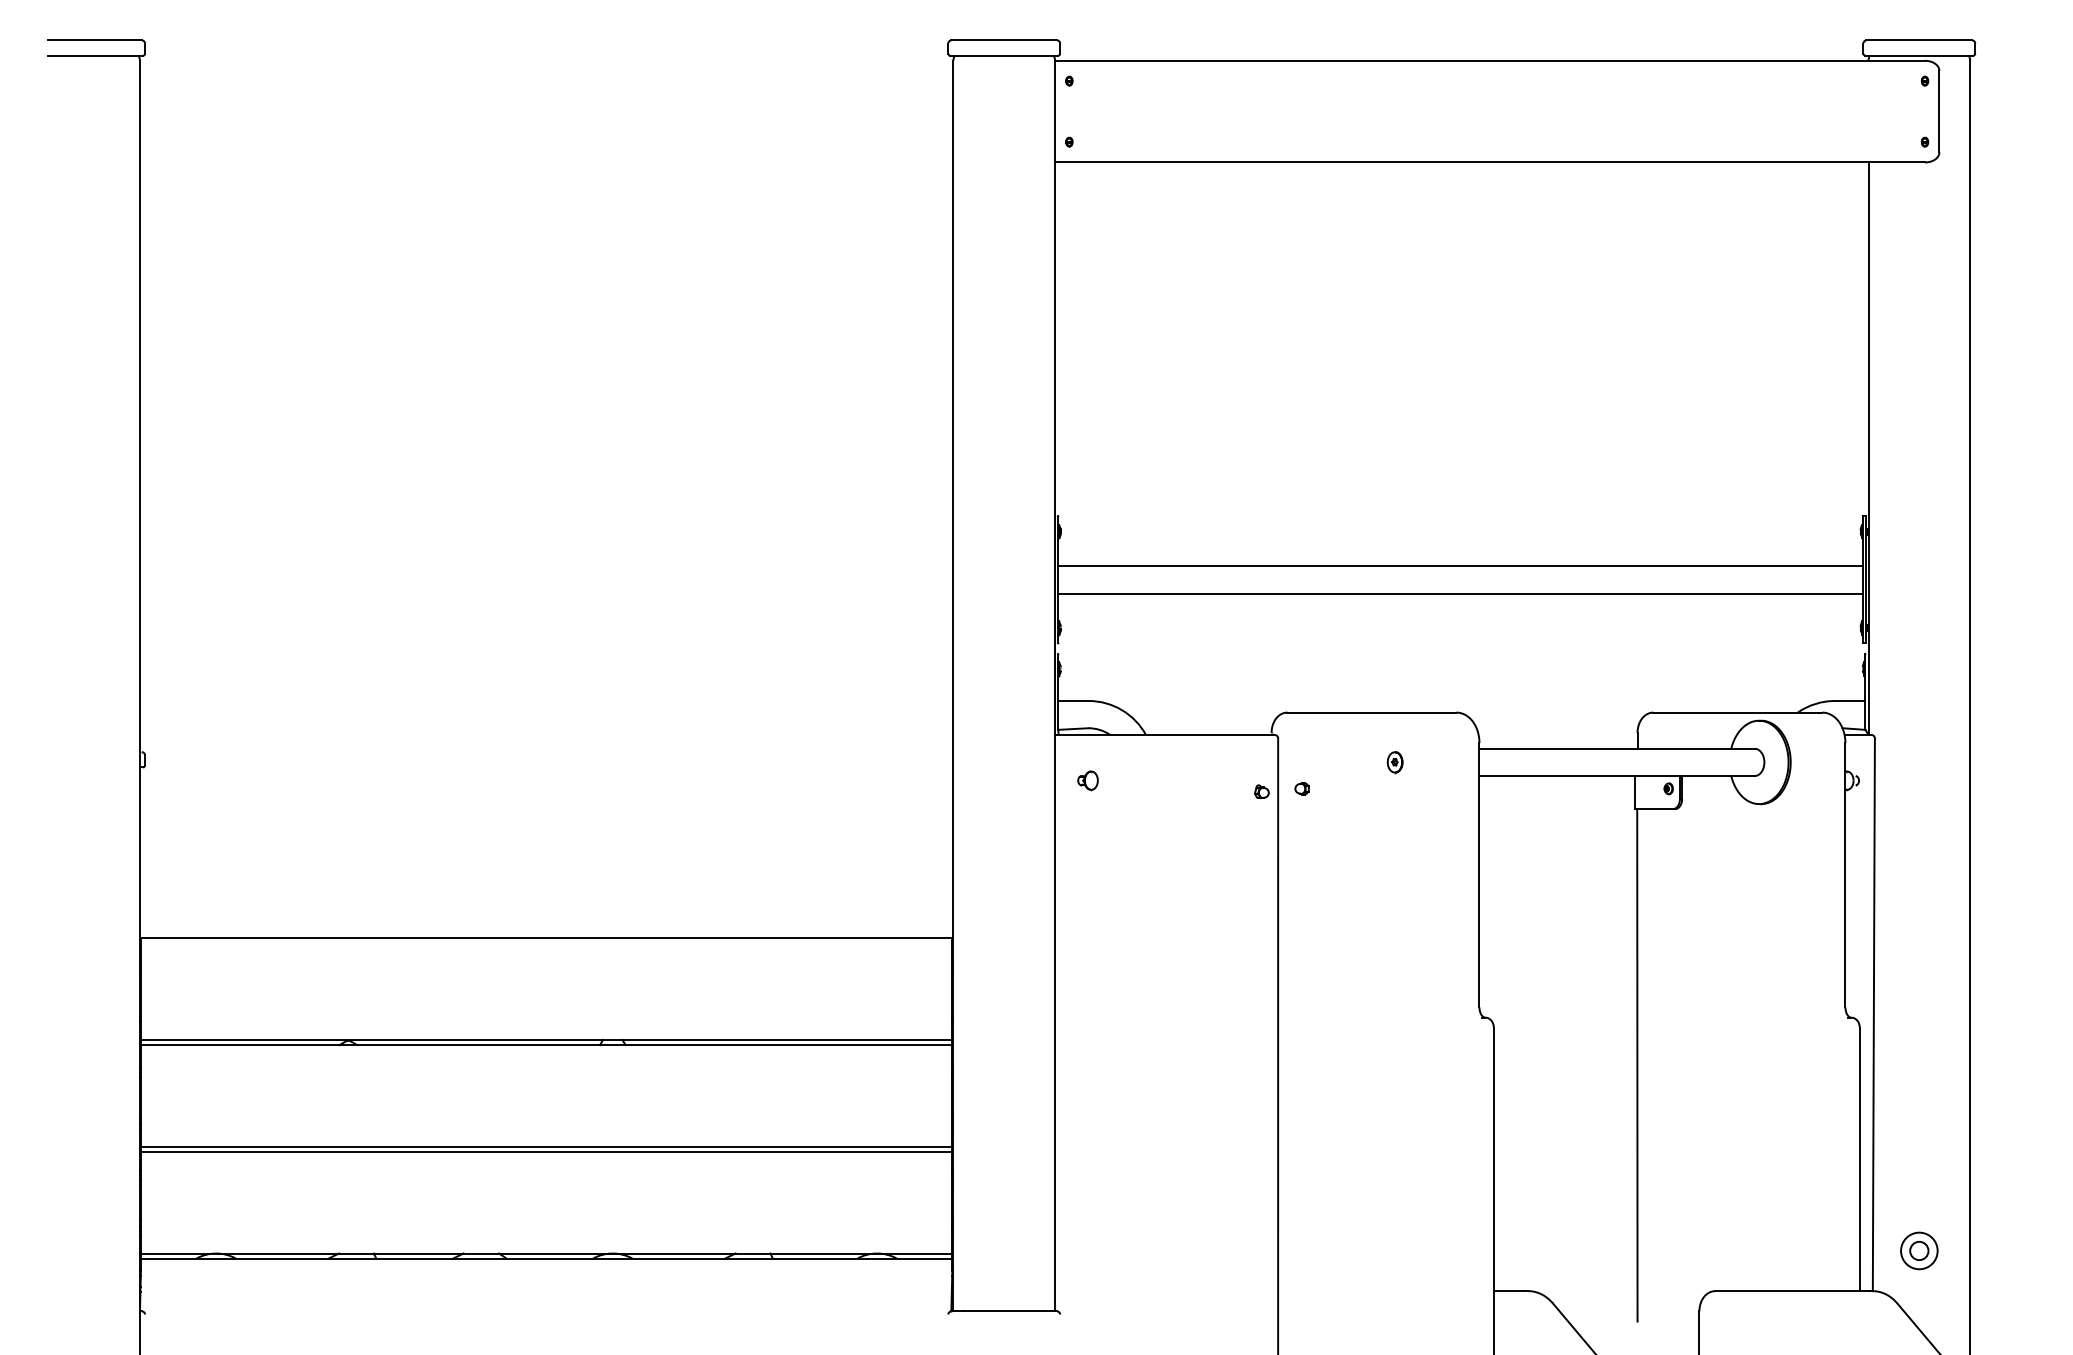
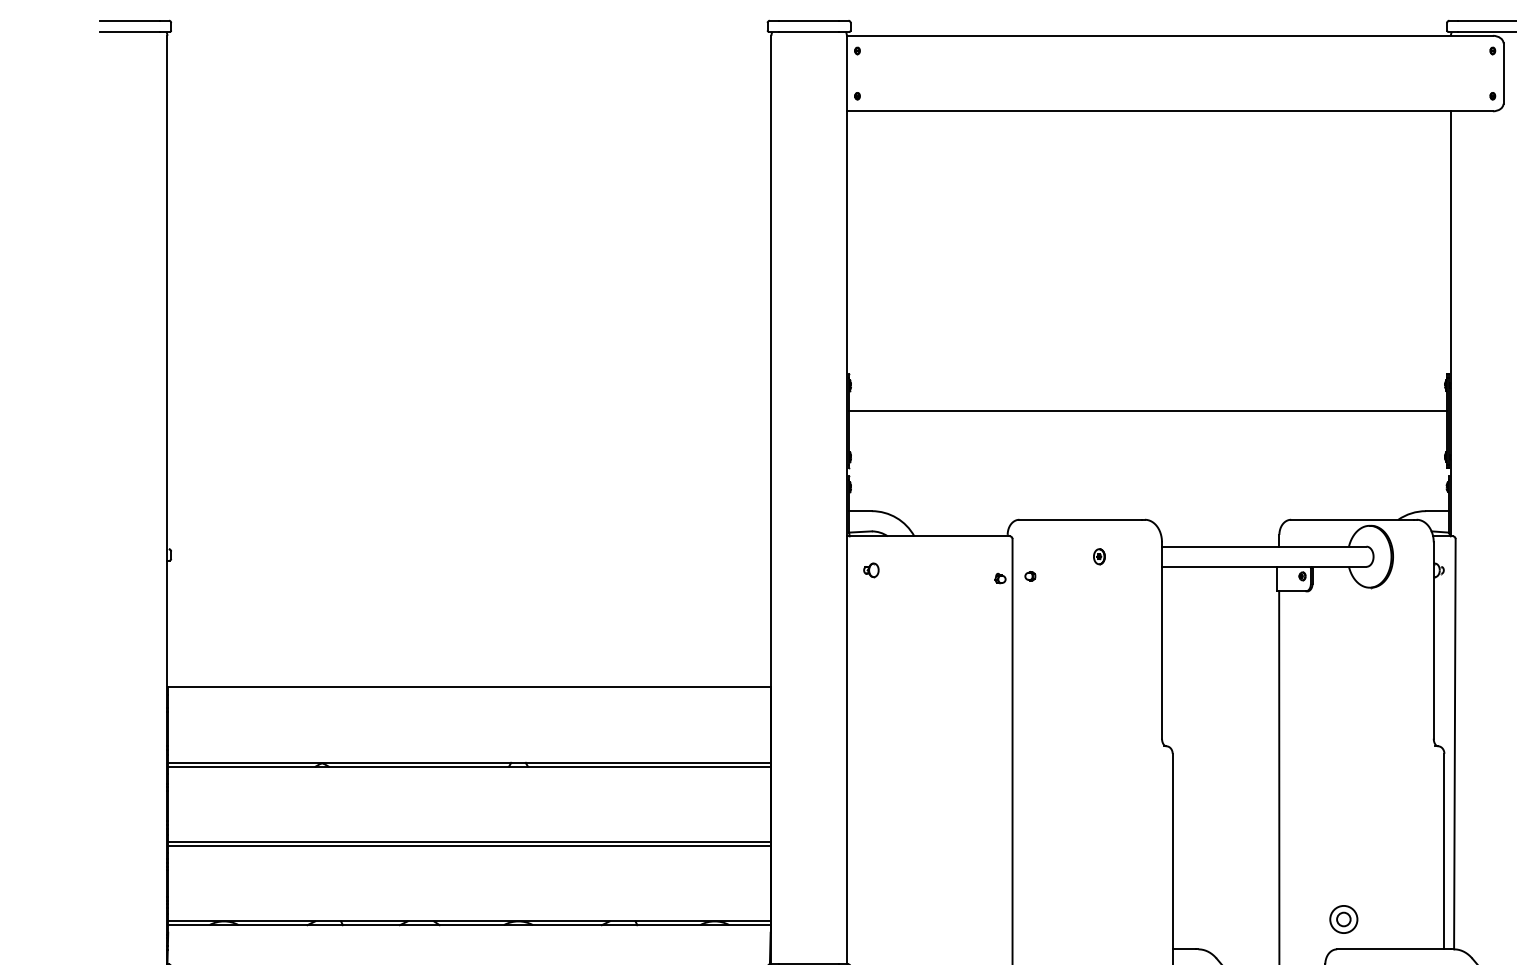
line: (1460, 593) -> (1147, 431), removed
part: (1919, 1250) -> (1343, 919), moved

